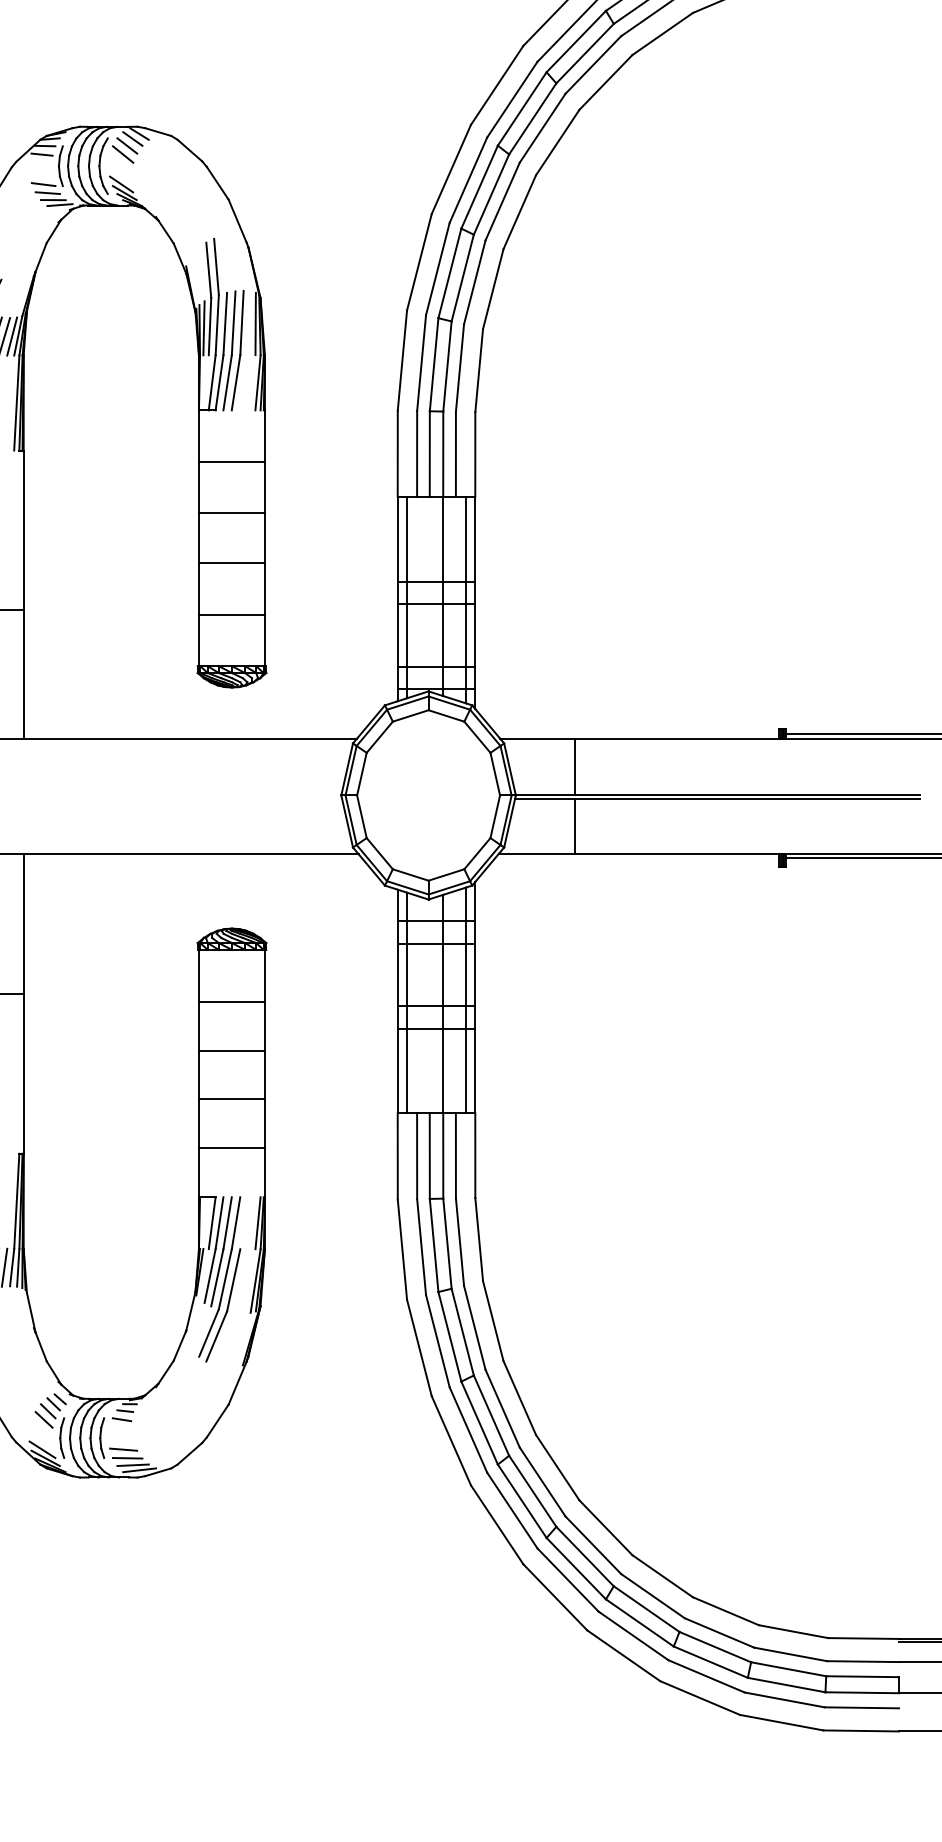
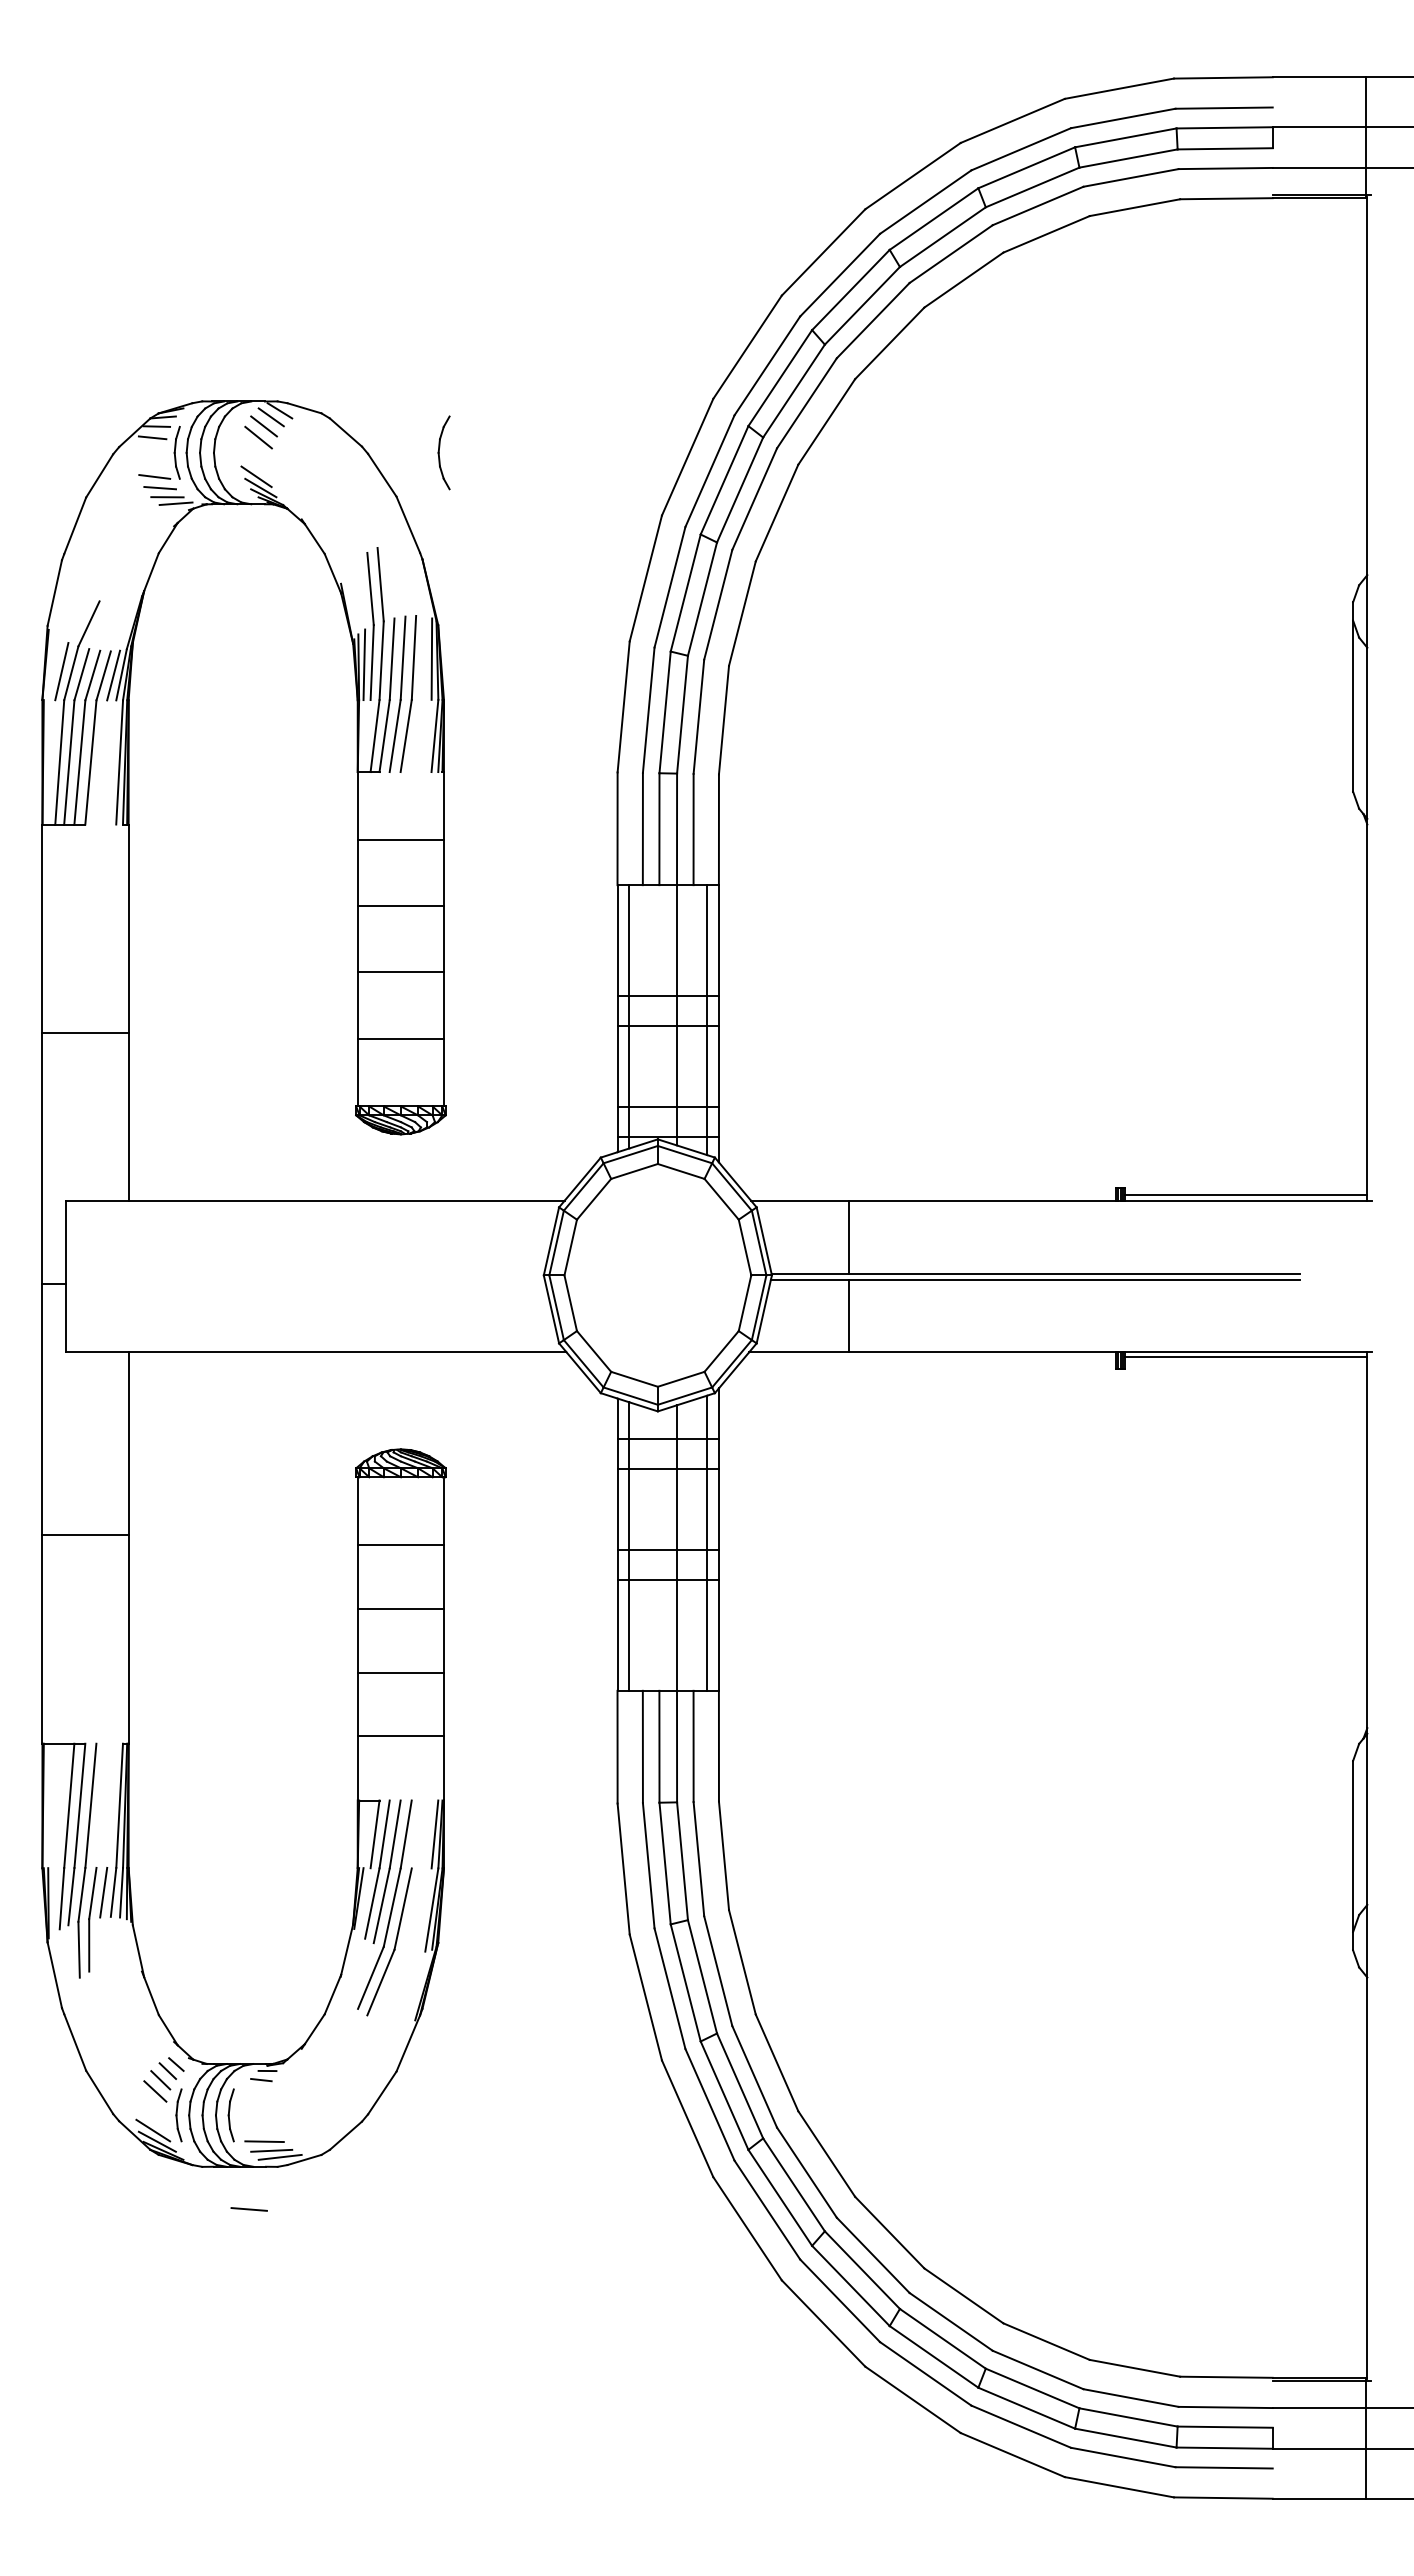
part: (103, 165) -> (443, 452), moved
line: (122, 1419) -> (257, 2091), removed
line: (123, 1449) -> (248, 2209), moved

